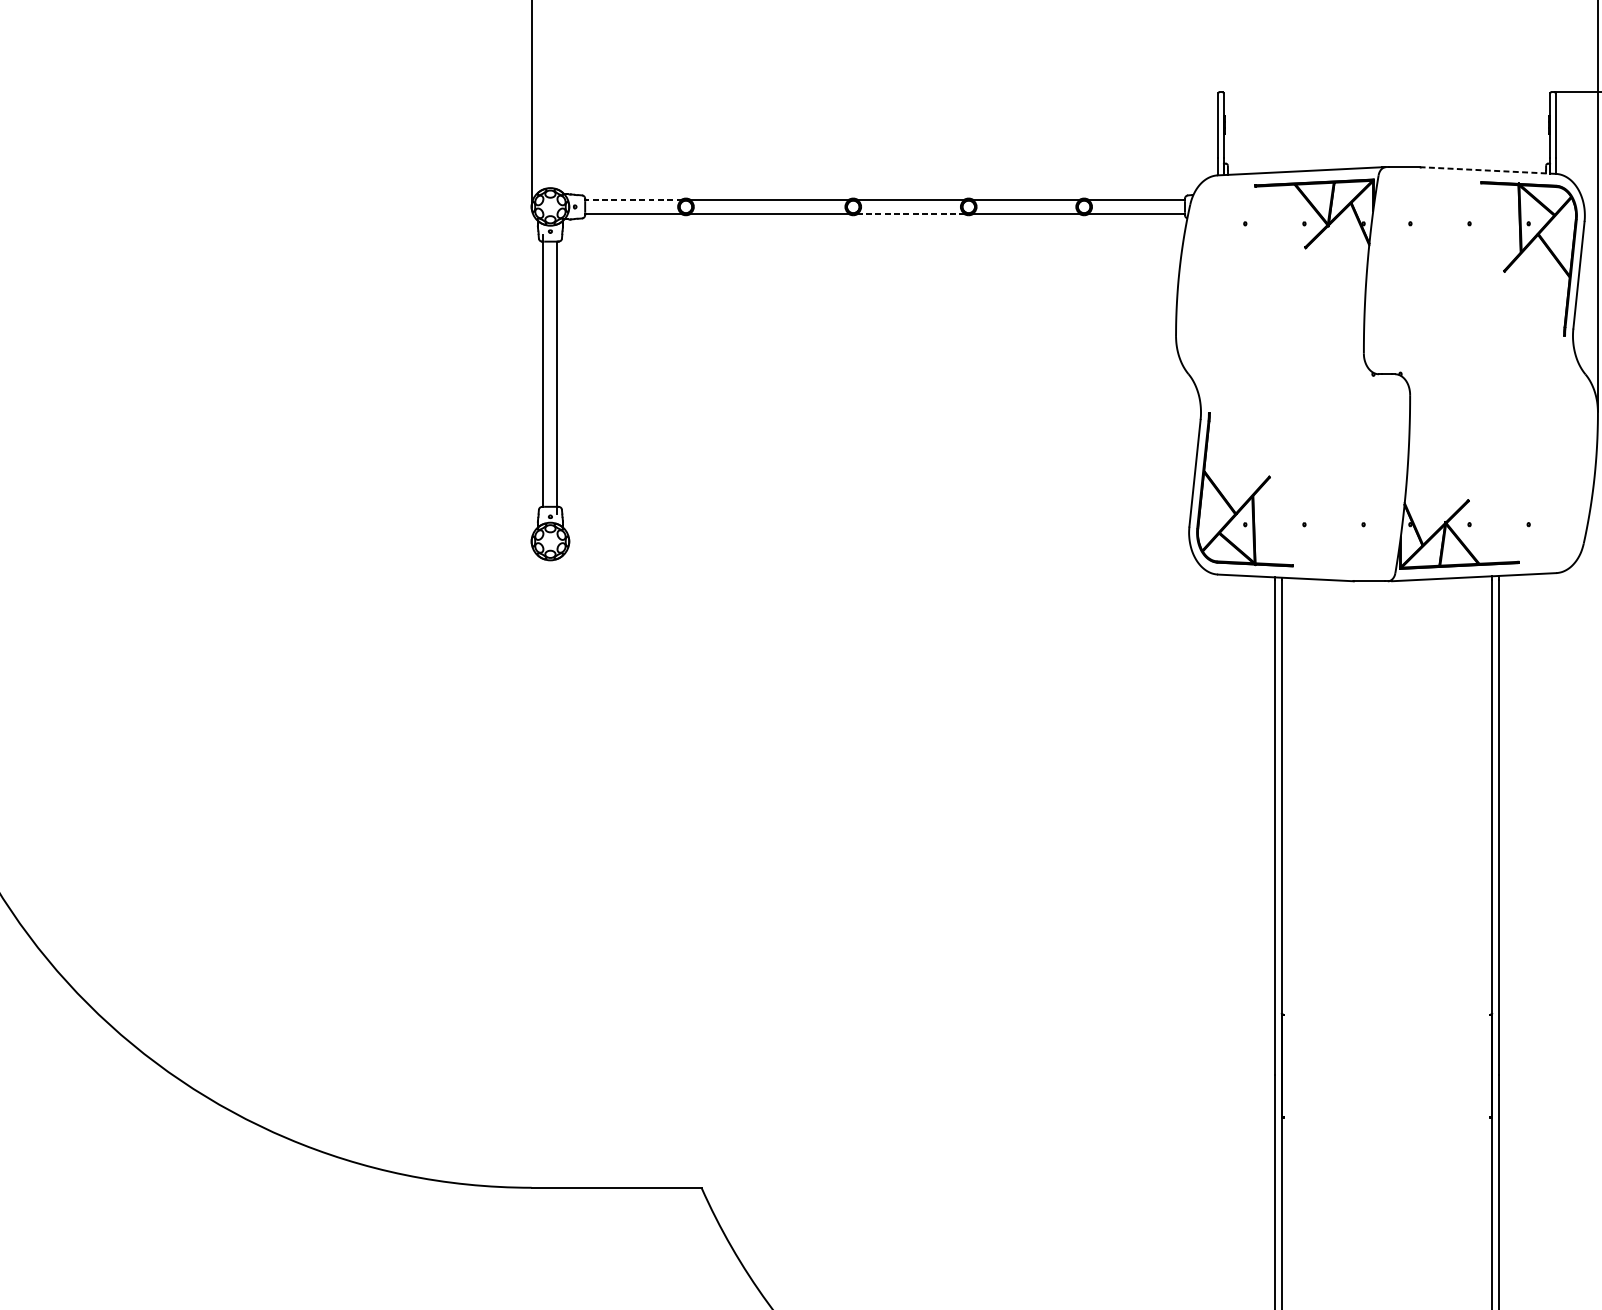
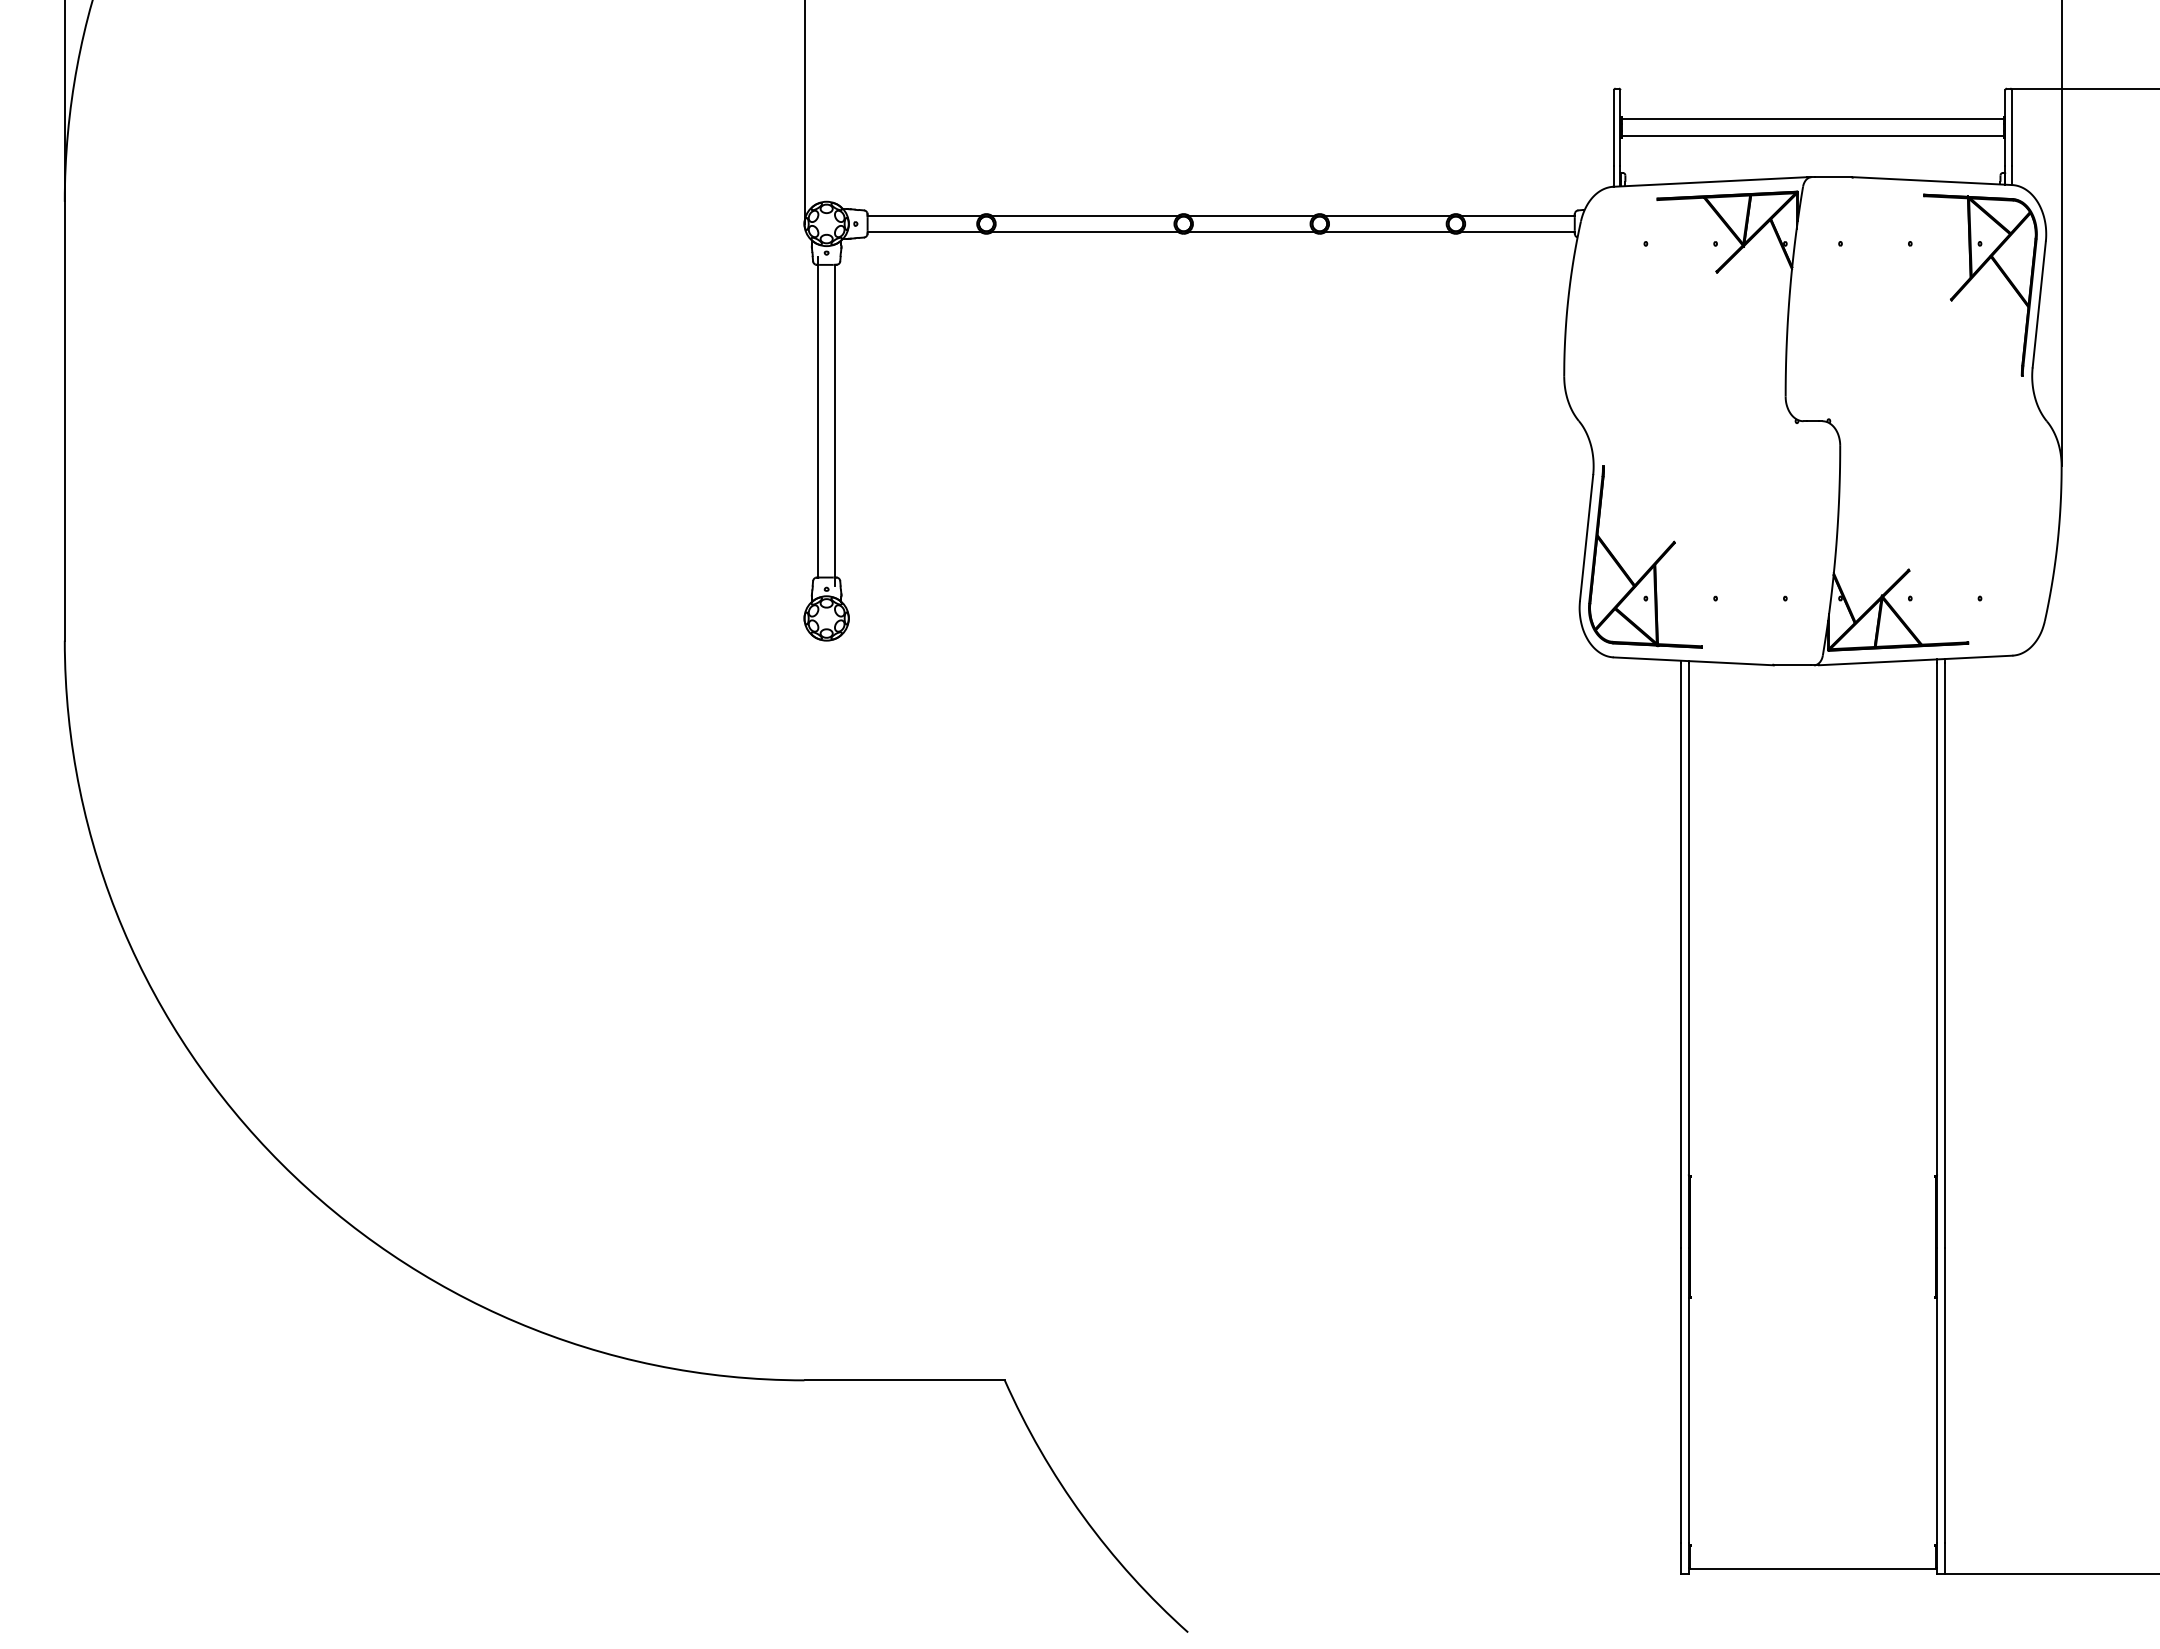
line: (1386, 118) -> (1812, 119), added
line: (1386, 131) -> (1812, 135), added
line: (1487, 170) -> (1931, 181), dashed -> solid
line: (633, 199) -> (924, 215), dashed -> solid
line: (910, 214) -> (1251, 232), dashed -> solid

